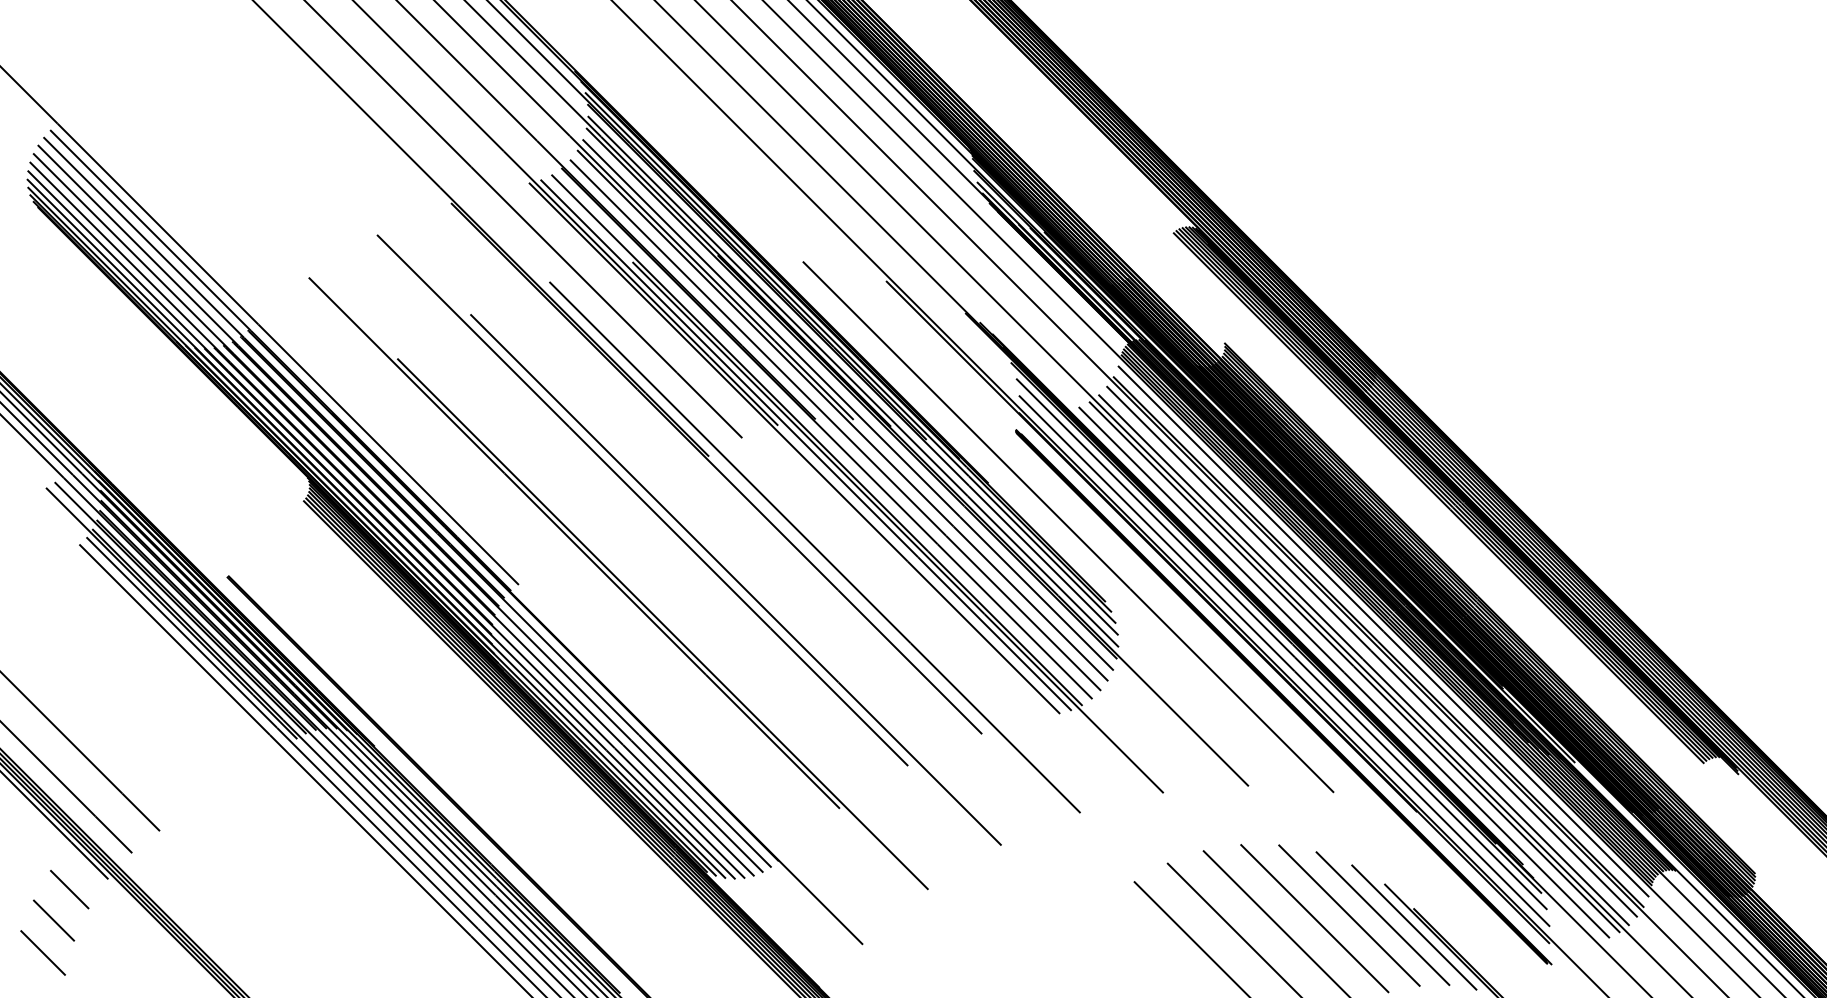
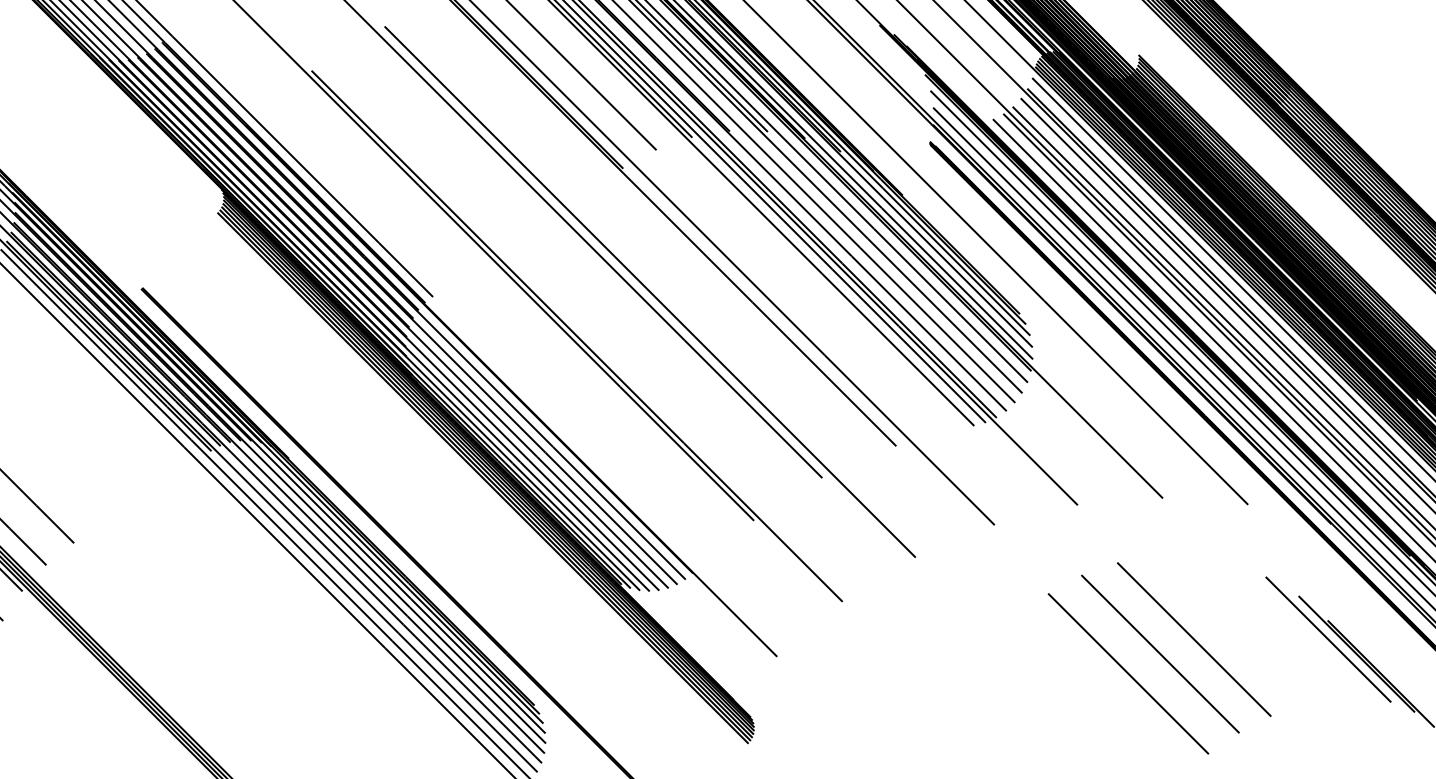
line: (1349, 915) -> (1263, 627), removed
line: (1314, 918) -> (1228, 630), removed
line: (1382, 918) -> (1296, 630), removed

